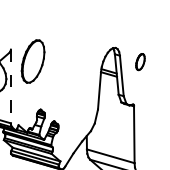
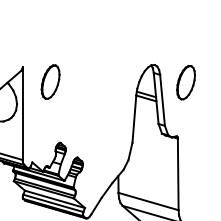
part: (32, 61) -> (50, 81), size x0.62
part: (140, 61) -> (185, 82), size x1.67
line: (10, 87) -> (22, 114), dashed -> solid

